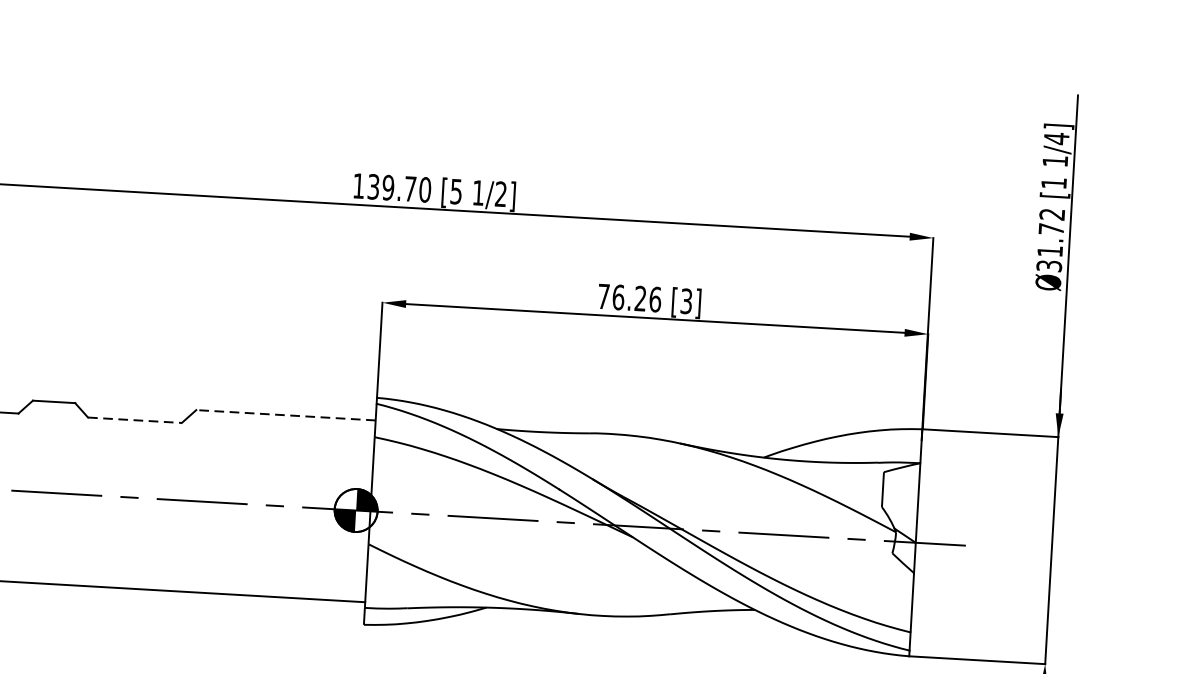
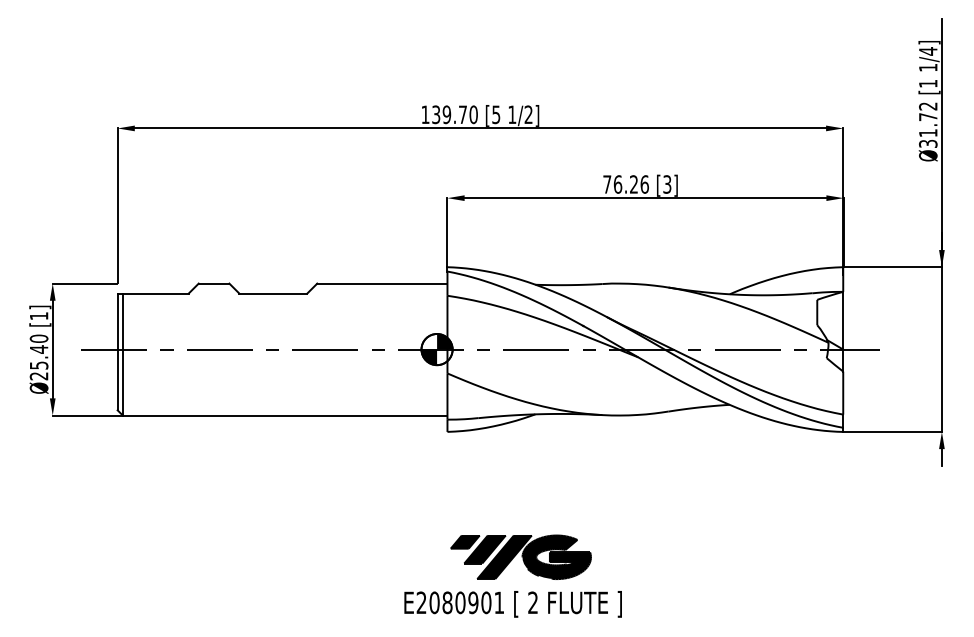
line: (284, 415) -> (381, 283), dashed -> solid
line: (135, 420) -> (273, 293), dashed -> solid

